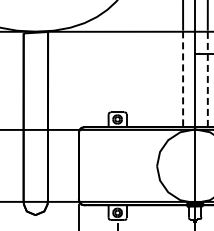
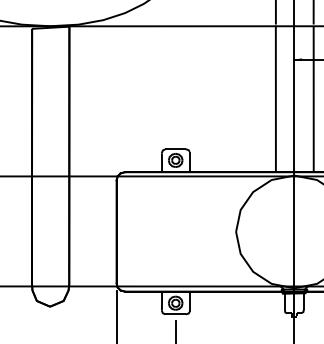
line: (183, 79) -> (276, 99), dashed -> solid
line: (207, 79) -> (313, 99), dashed -> solid

